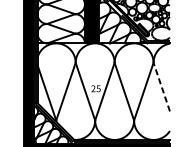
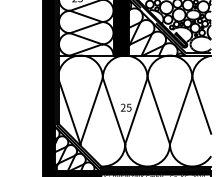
line: (161, 86) -> (201, 105), dashed -> solid

